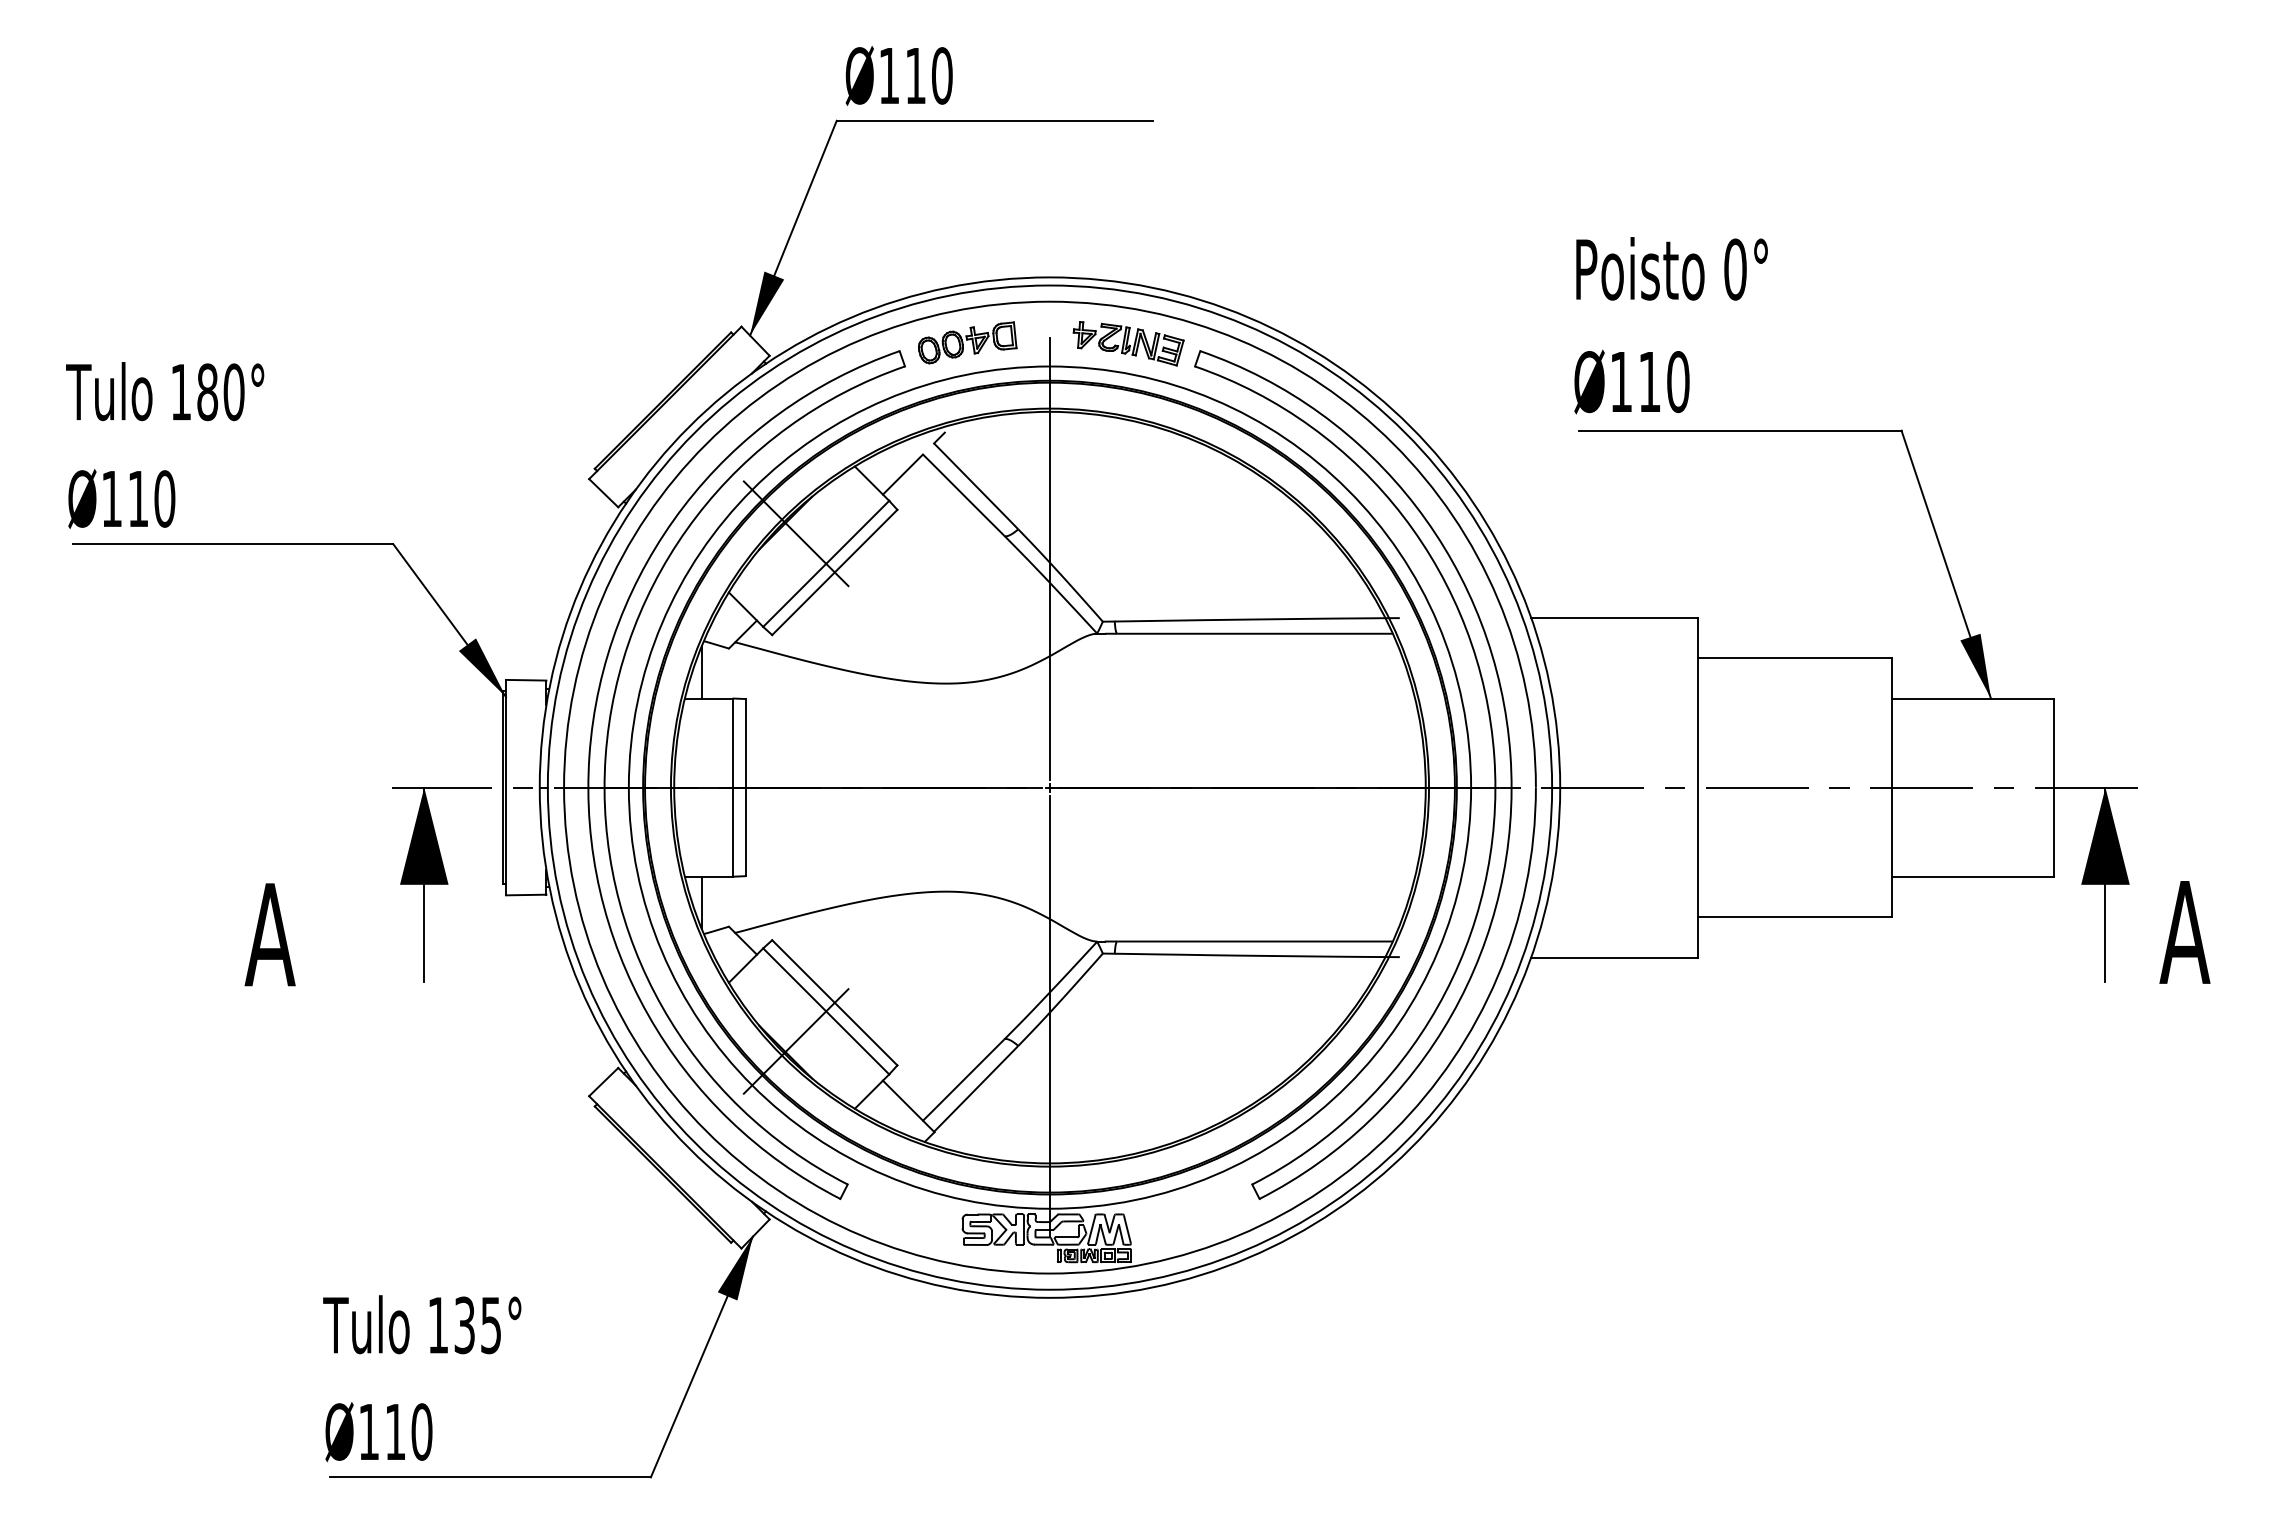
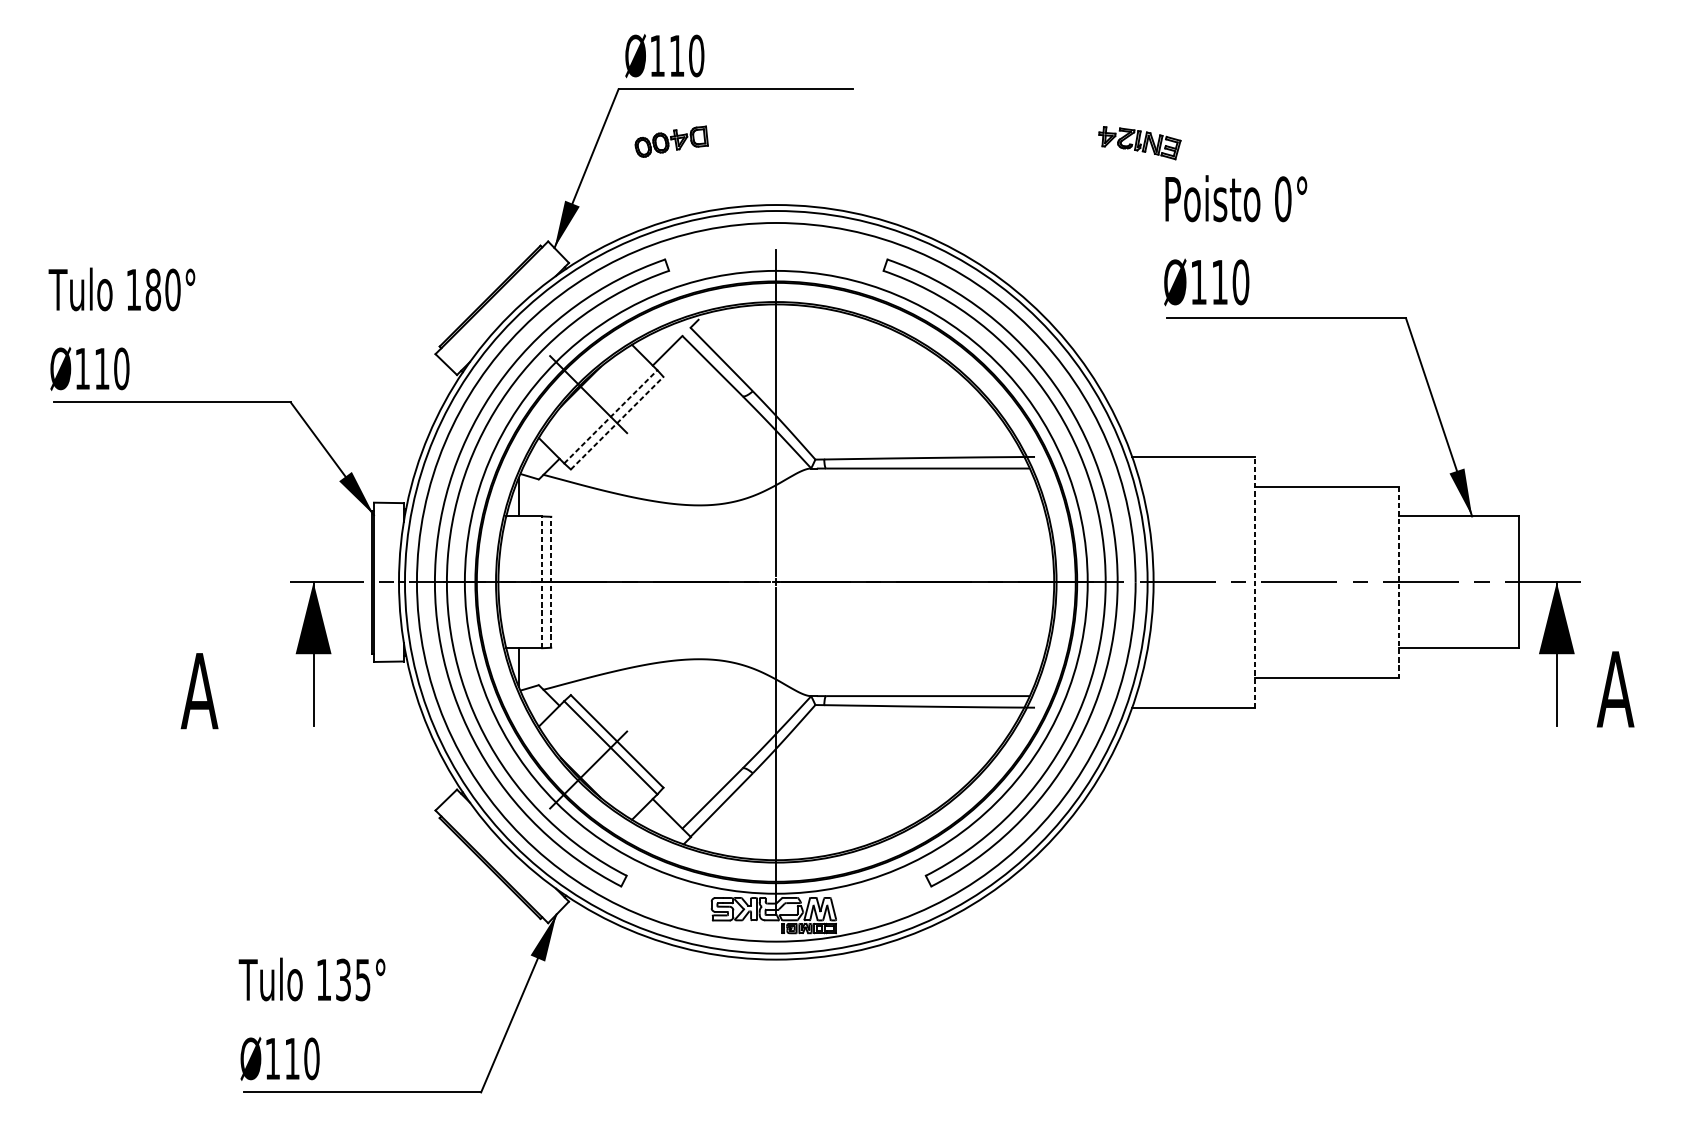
part: (967, 342) -> (671, 141), moved
part: (1128, 343) -> (1139, 142), moved
line: (826, 563) -> (611, 416), solid -> dashed
line: (834, 572) -> (616, 423), solid -> dashed
line: (733, 787) -> (542, 582), solid -> dashed
line: (745, 787) -> (551, 582), solid -> dashed
line: (1697, 787) -> (1255, 582), solid -> dashed
line: (1892, 787) -> (1399, 582), solid -> dashed

